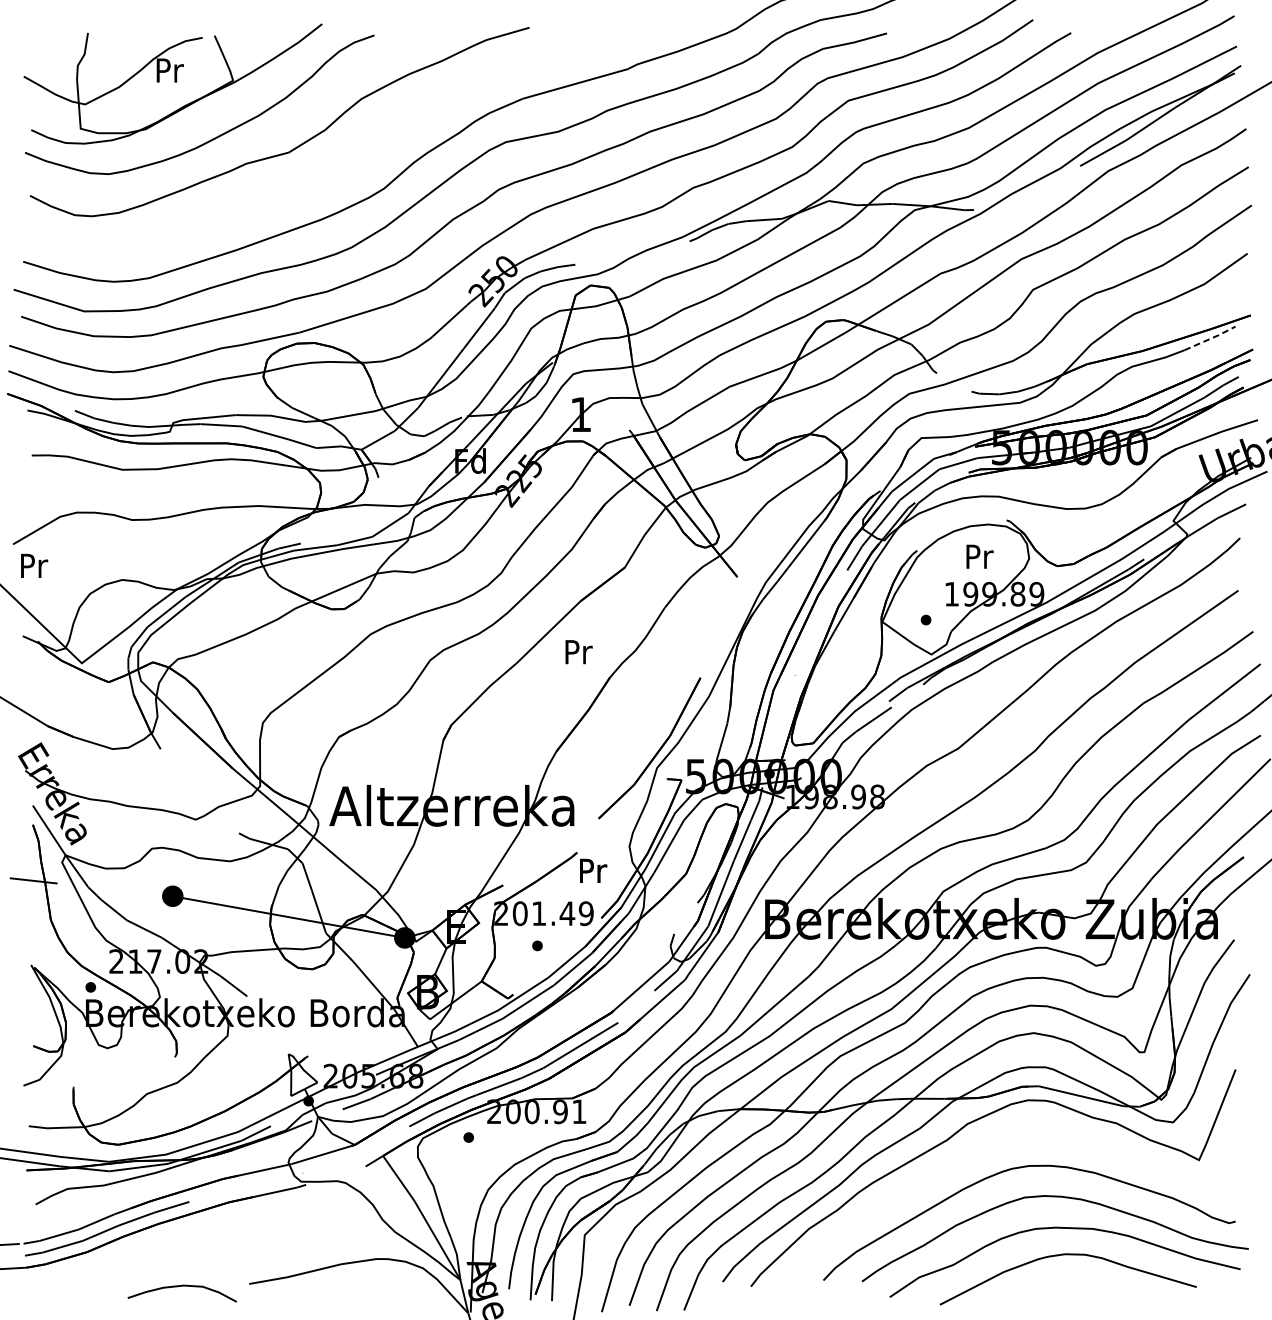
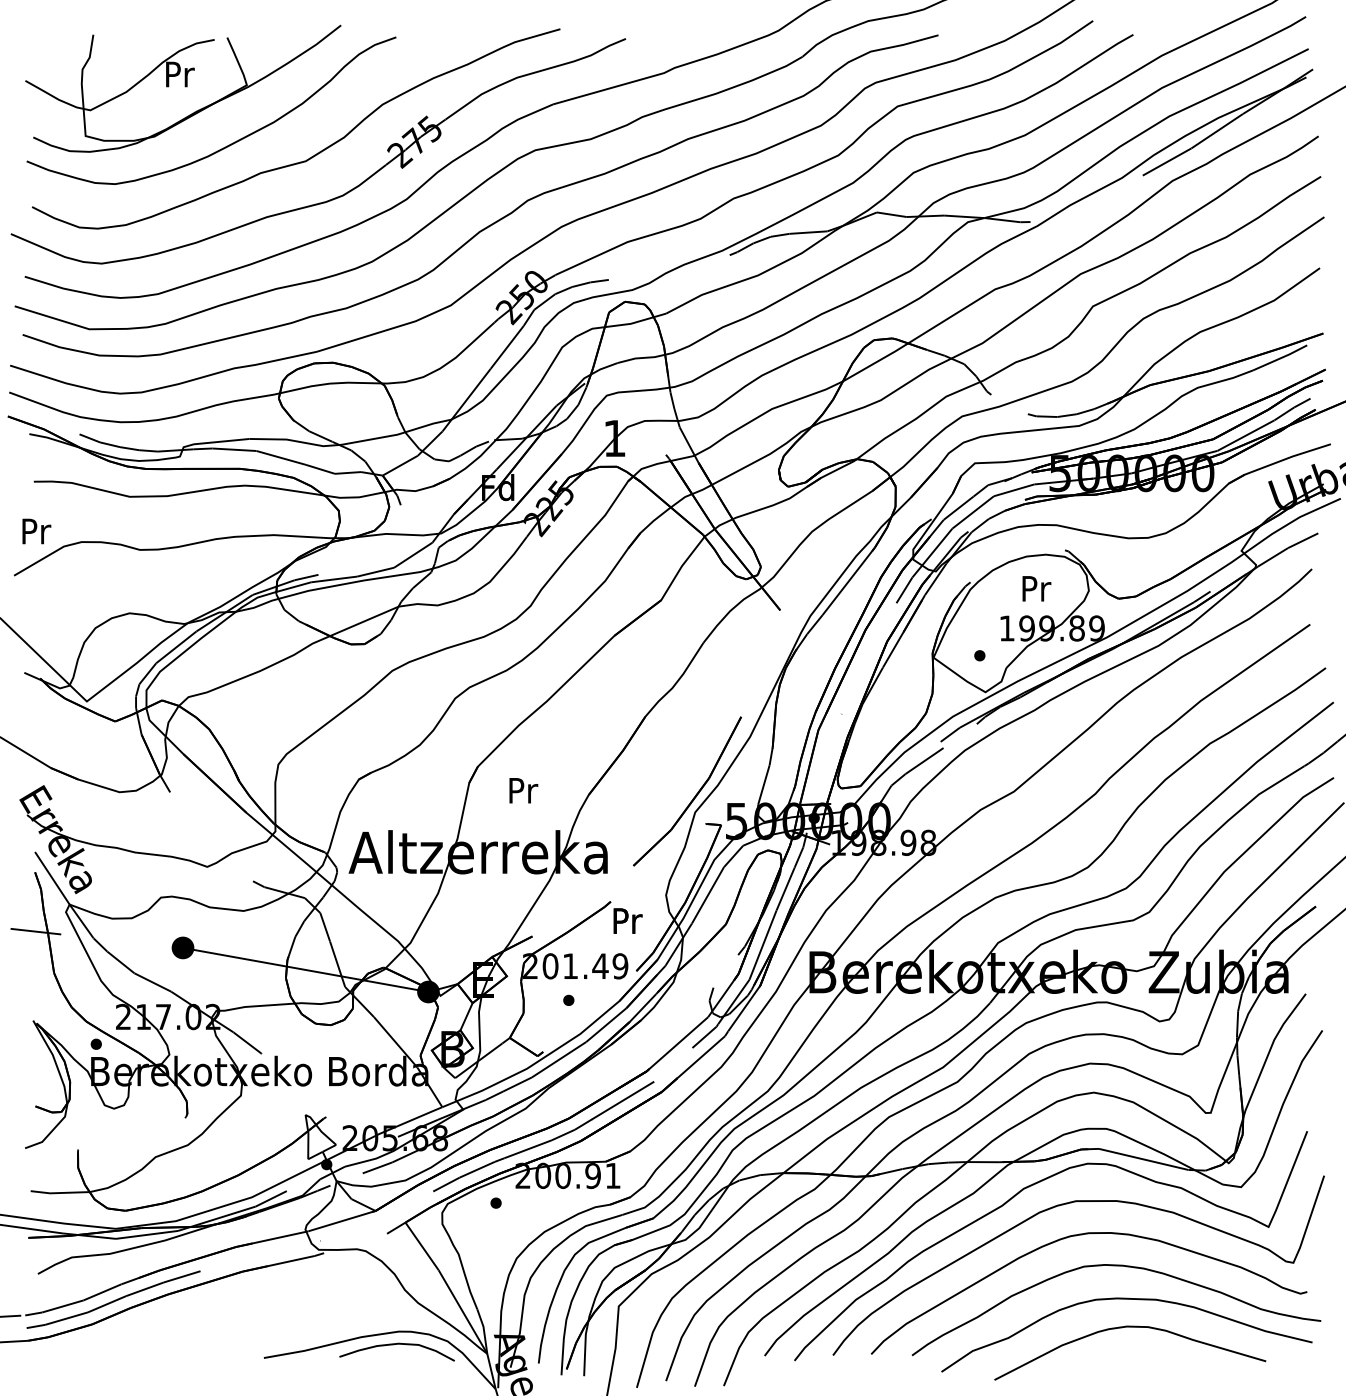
part: (315, 186) -> (334, 197), added
line: (1211, 339) -> (1281, 358), dashed -> solid
text: (34, 565) -> (36, 531), moved
text: (578, 651) -> (523, 790), moved
curve: (1005, 1139) -> (1063, 1205), added
curve: (179, 1287) -> (394, 1345), moved

